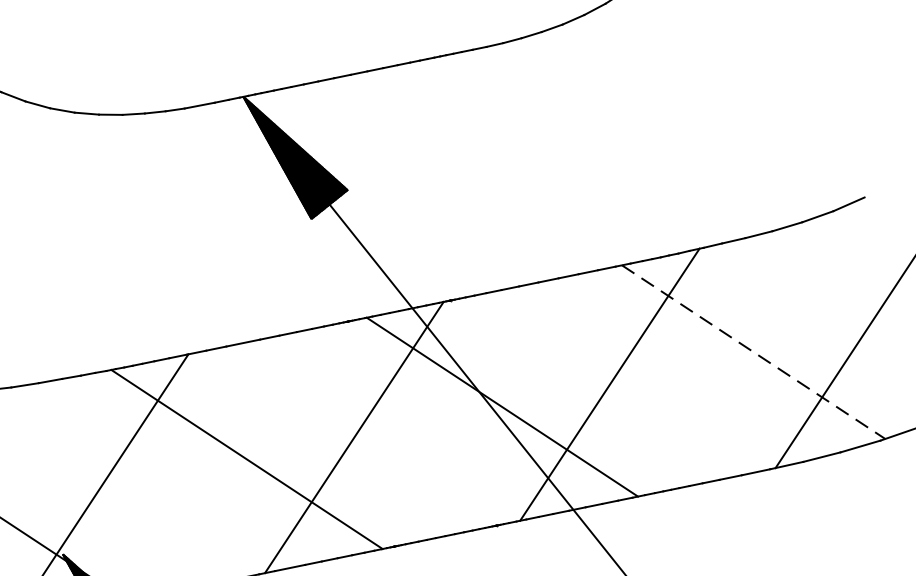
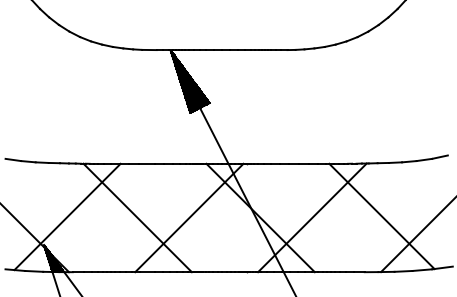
line: (754, 352) -> (382, 216), dashed -> solid

